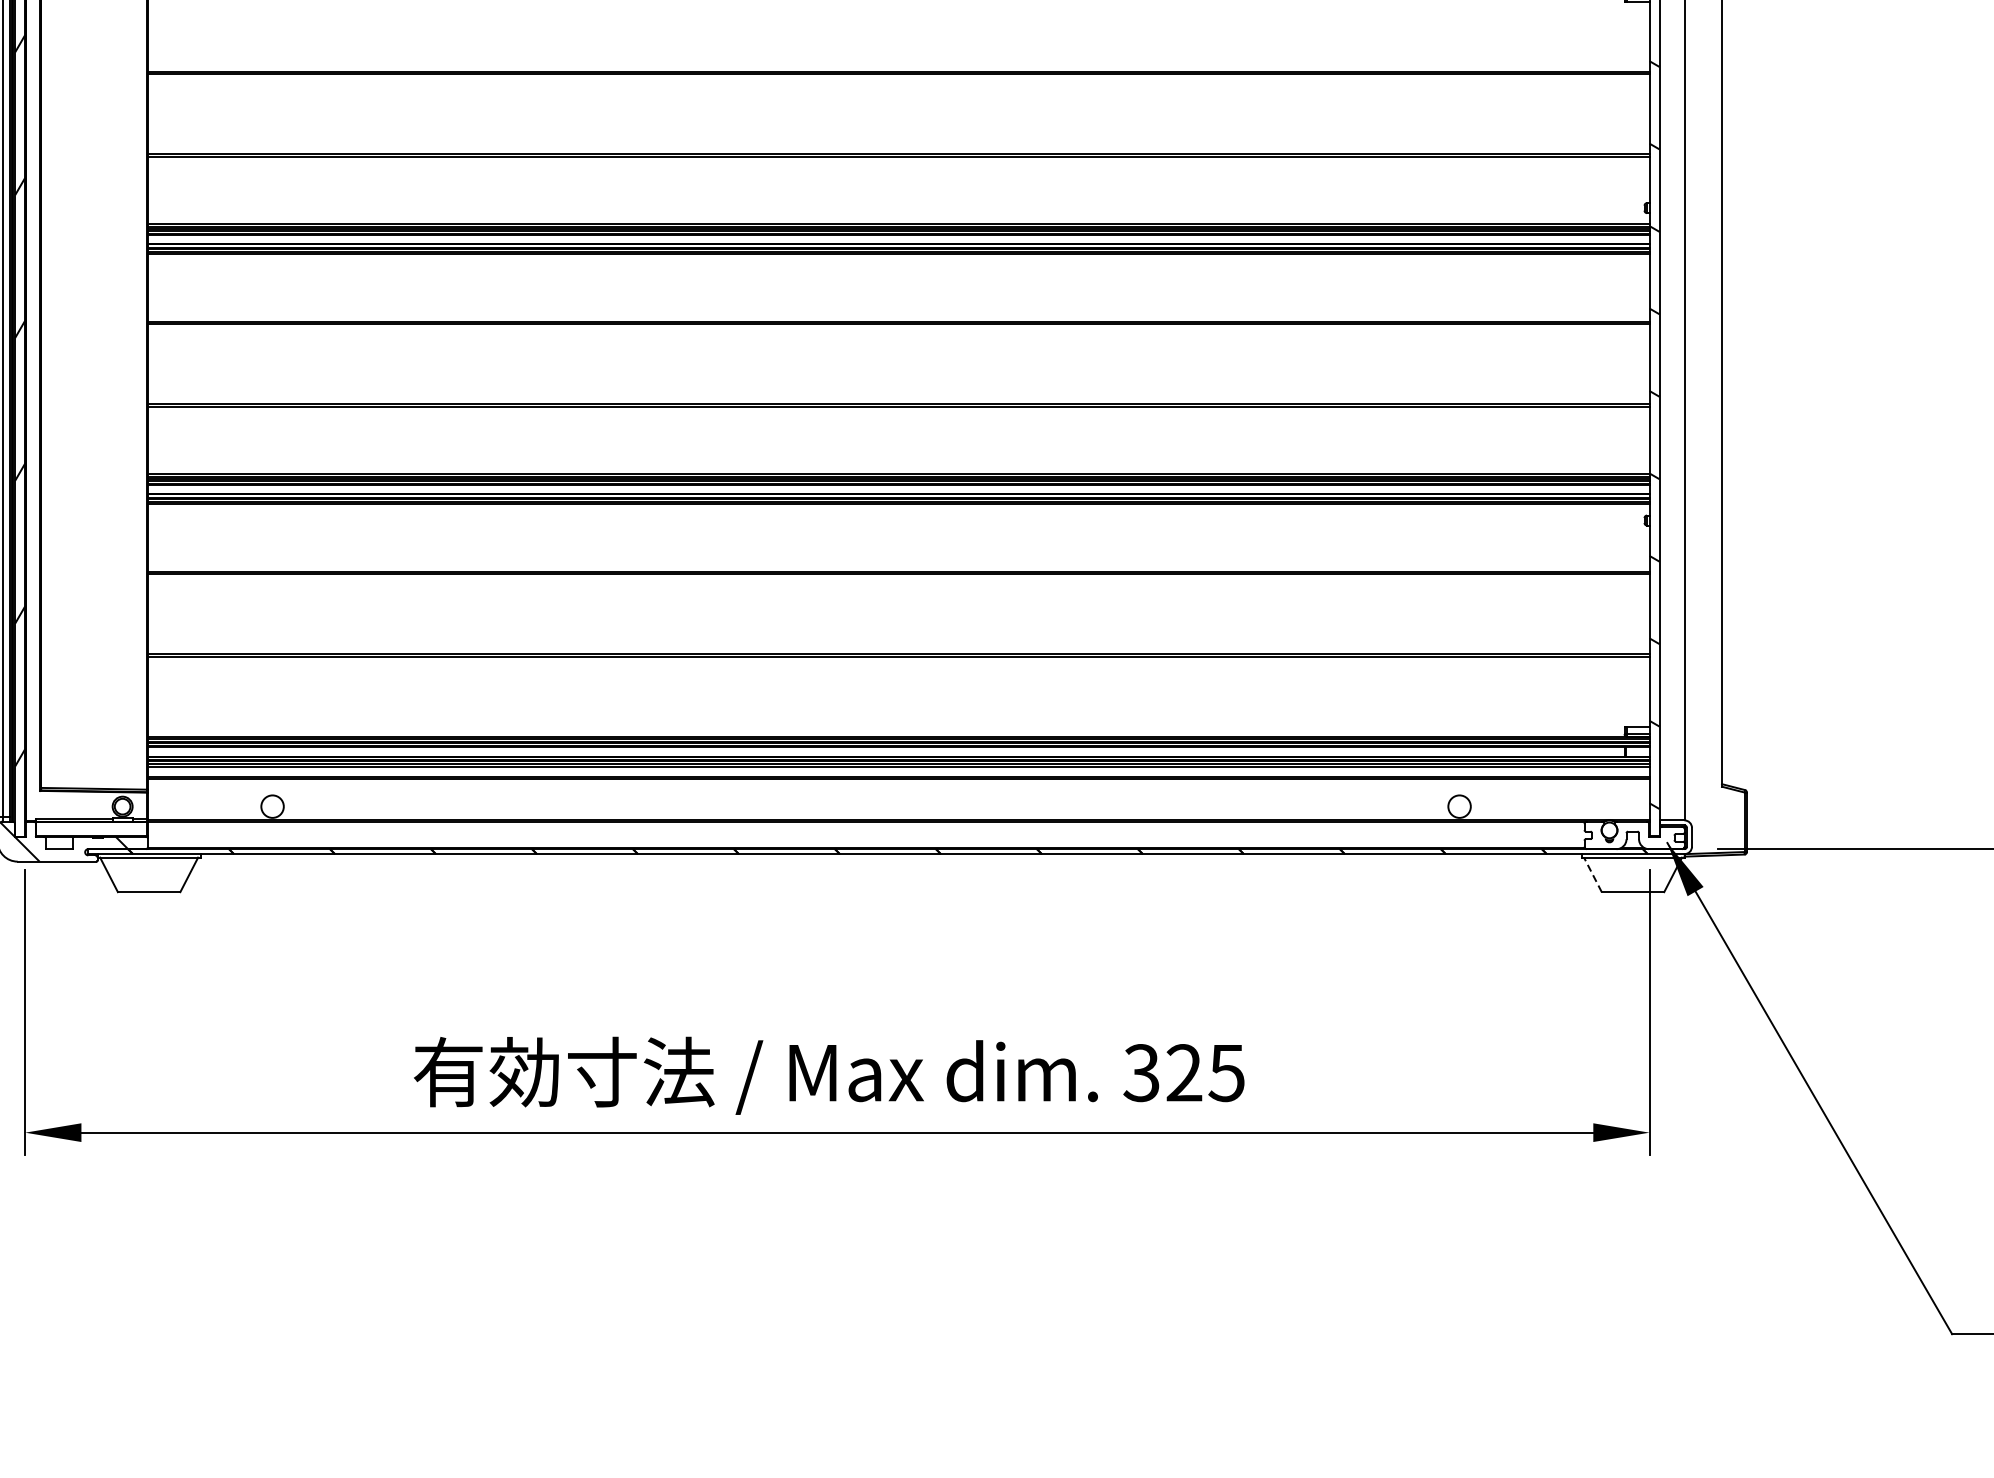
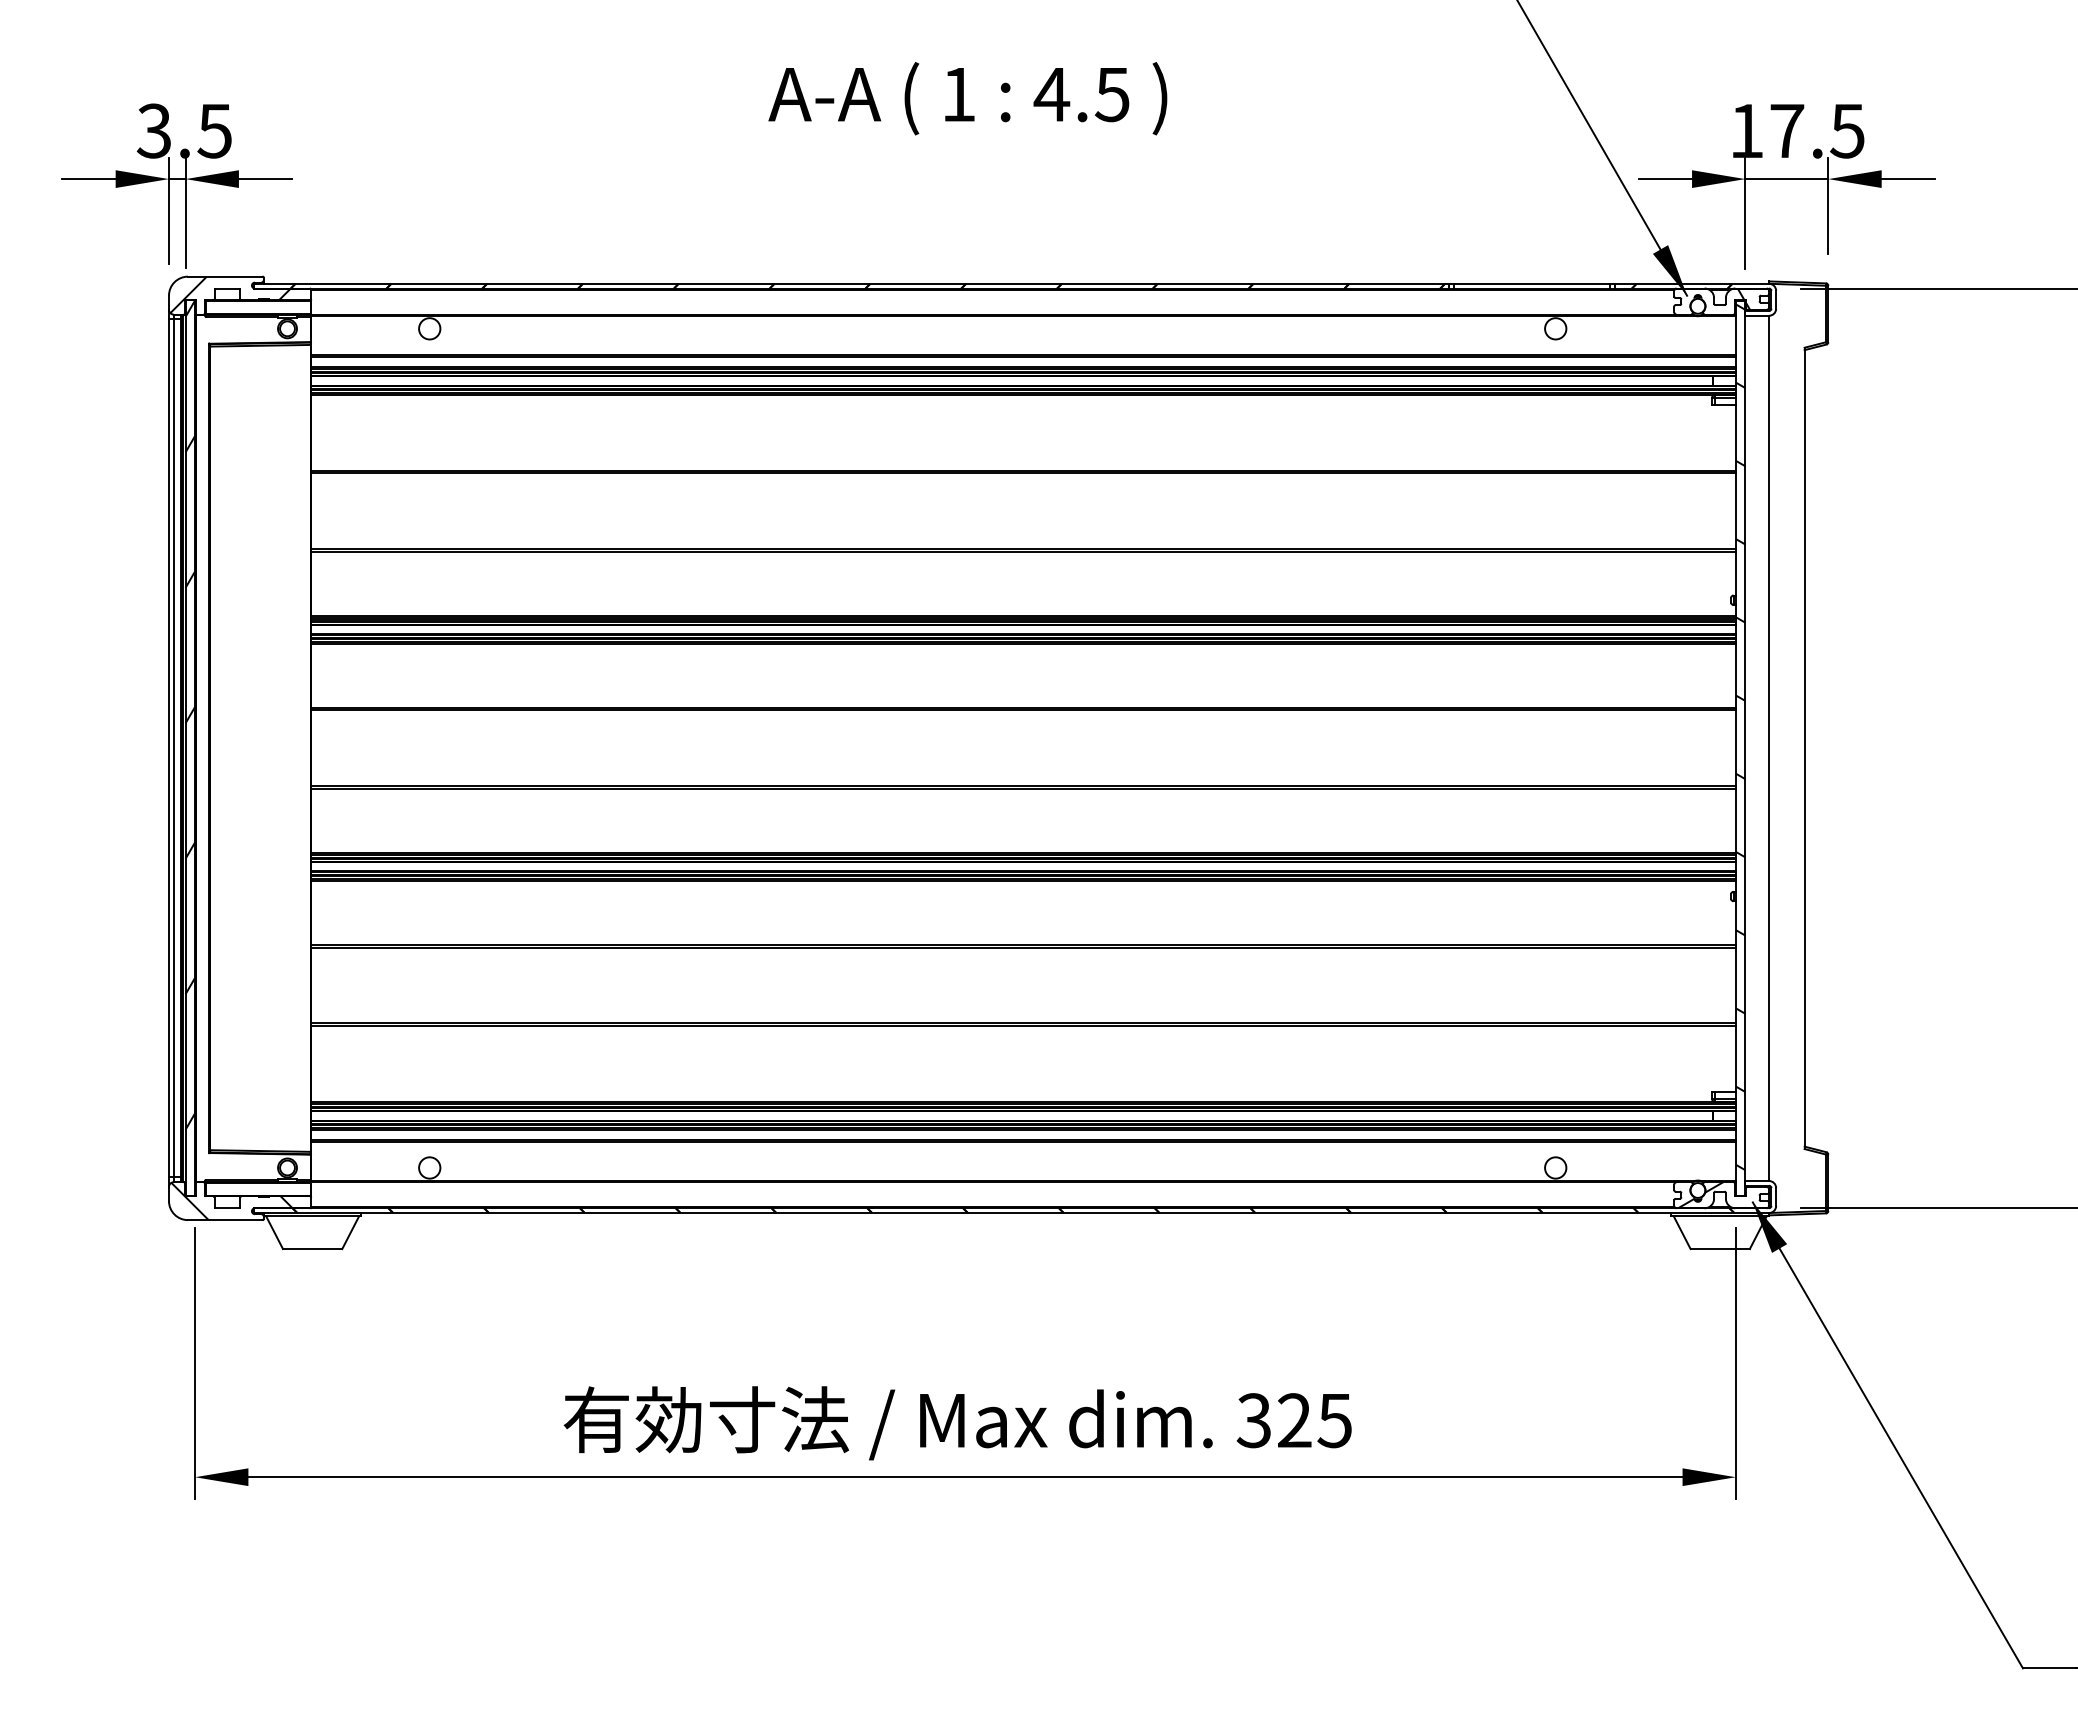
hatch: (1612, 835) -> (1700, 1195), added
line: (1592, 874) -> (1681, 1232), dashed -> solid

